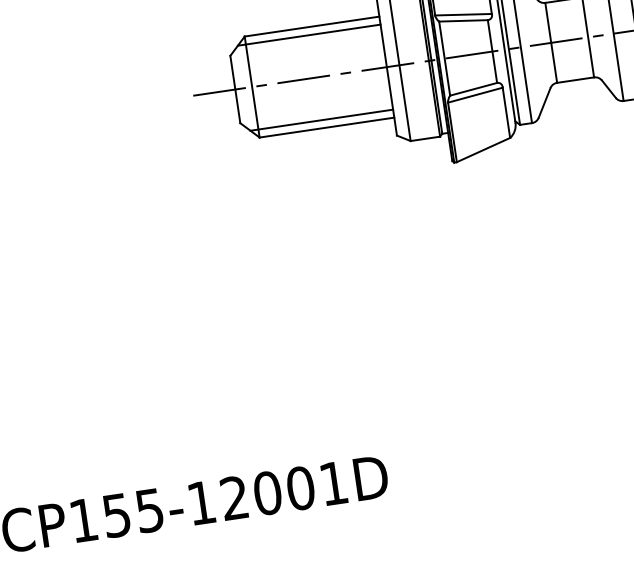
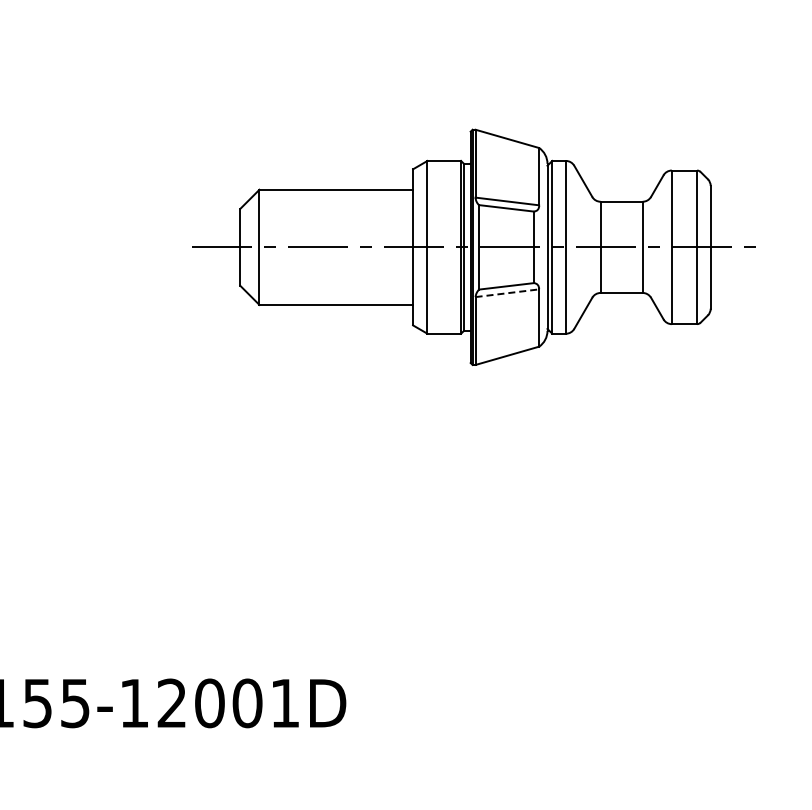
line: (308, 34) -> (331, 198), removed
line: (475, 95) -> (507, 293), solid -> dashed
line: (321, 119) -> (331, 295), removed

